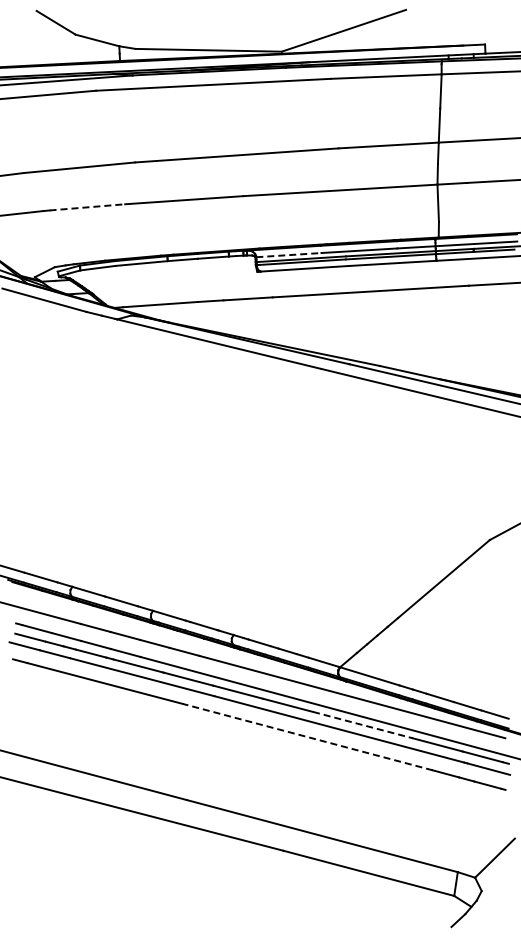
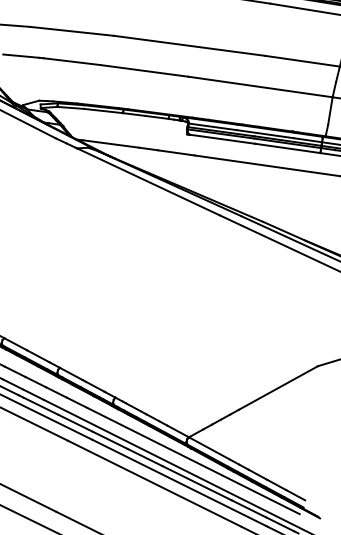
line: (87, 207) -> (72, 61), dashed -> solid
line: (288, 255) -> (212, 127), dashed -> solid
line: (362, 725) -> (196, 483), dashed -> solid
line: (307, 737) -> (154, 484), dashed -> solid

